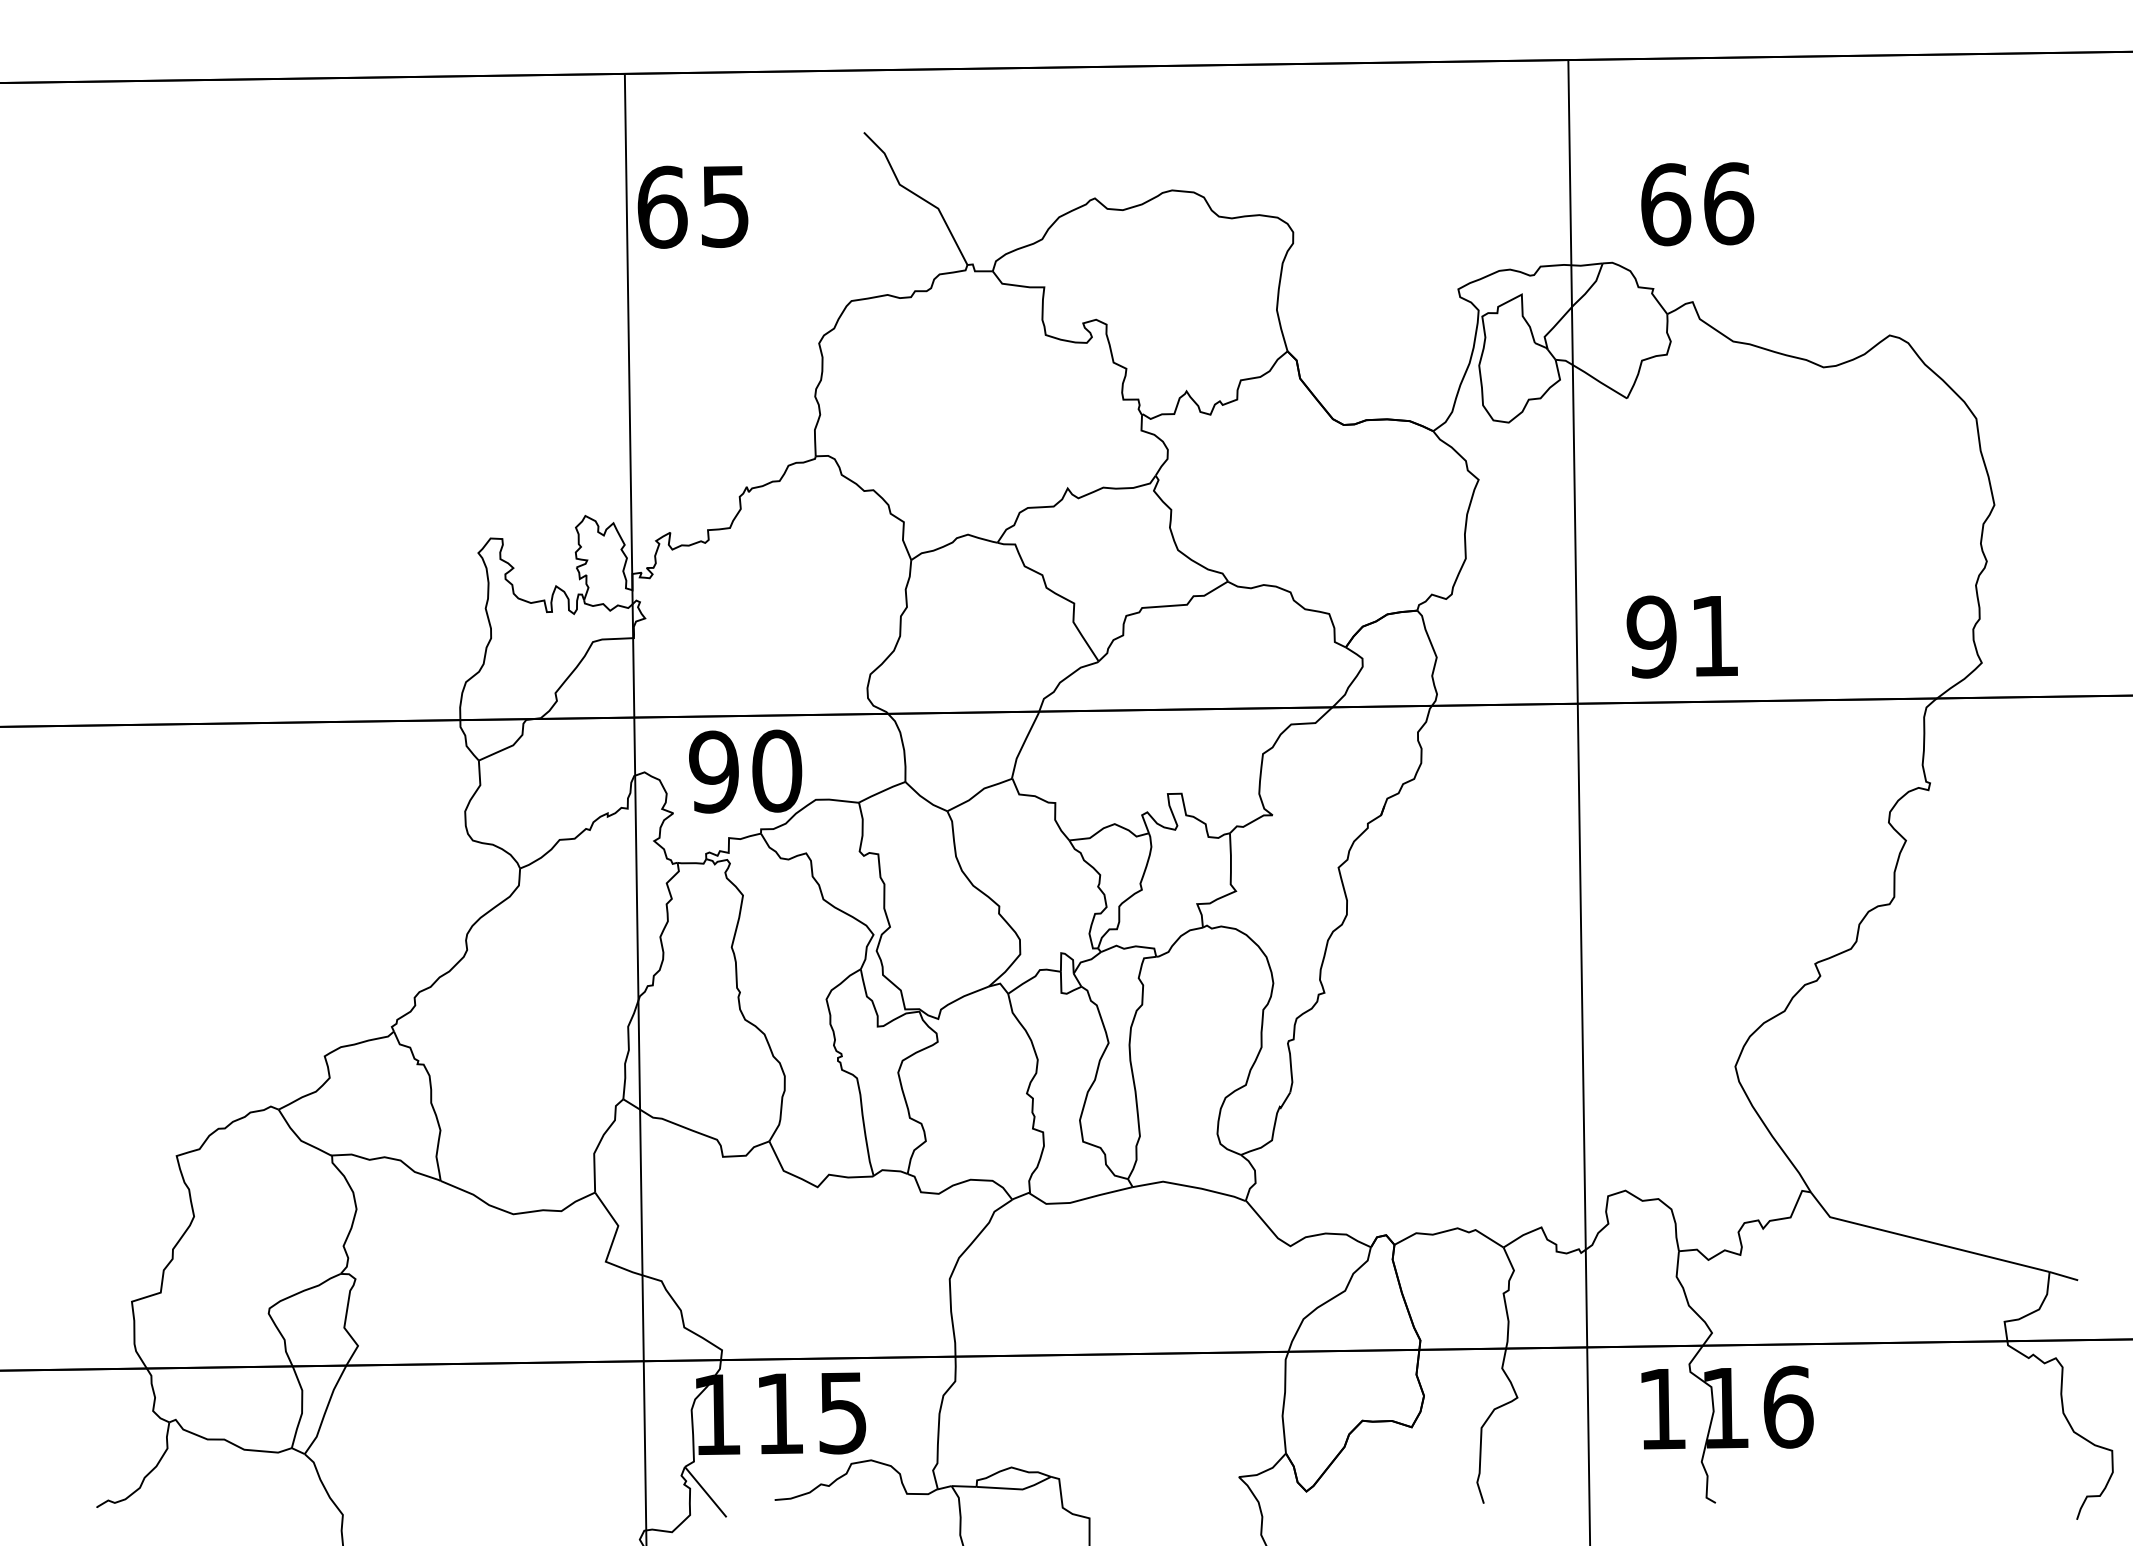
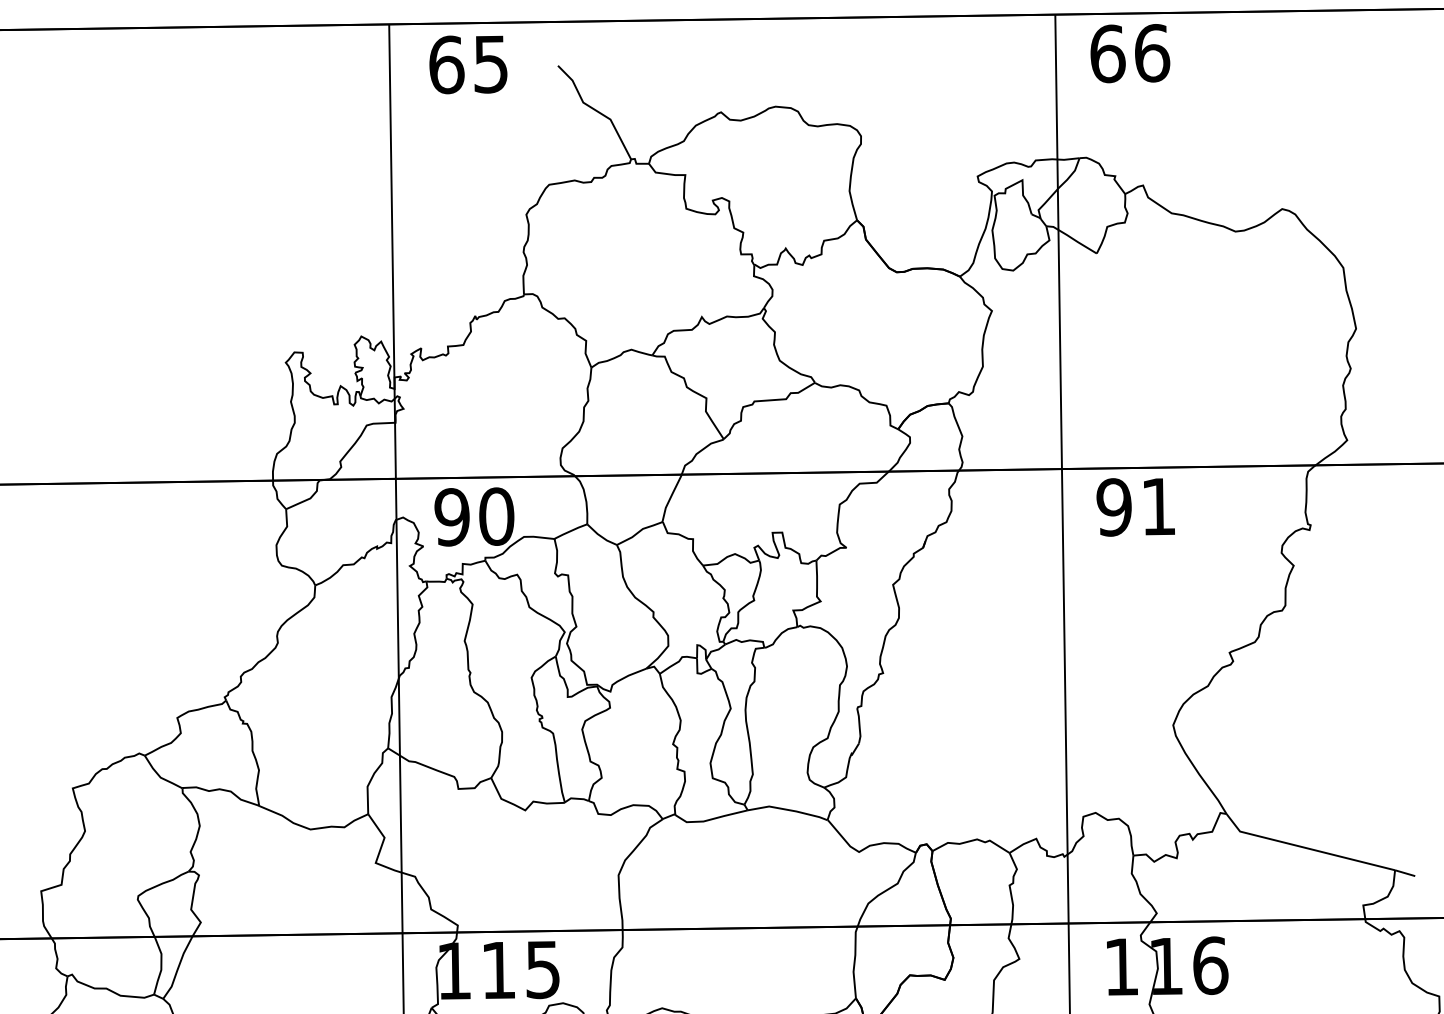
text: (1697, 204) -> (1130, 53), moved
text: (692, 206) -> (468, 64), moved
text: (1681, 636) -> (1135, 507), moved

